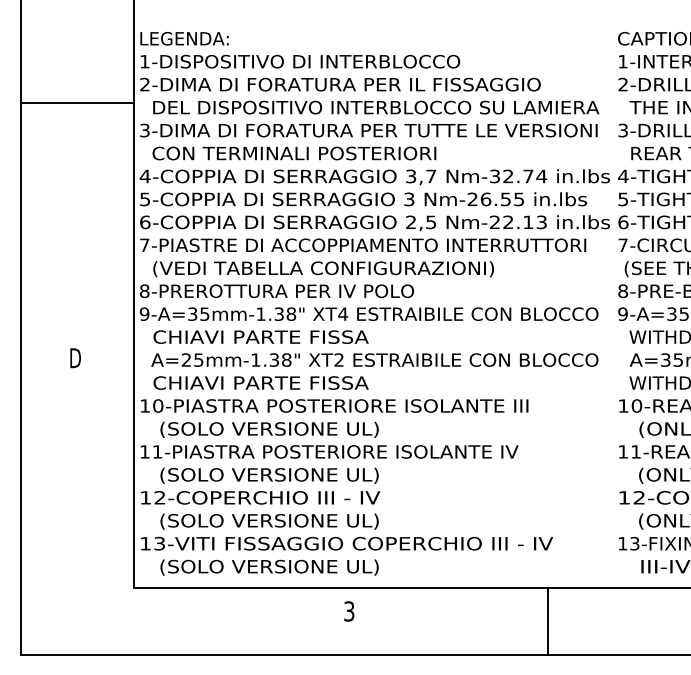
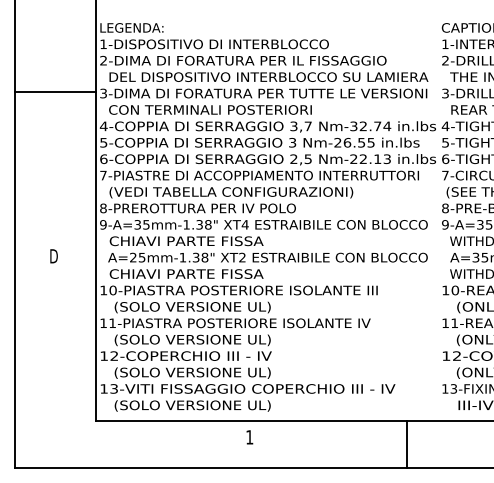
line: (76, 103) -> (54, 92), moved
text: (349, 611) -> (249, 437), 3 -> 1
line: (547, 621) -> (406, 444), moved

